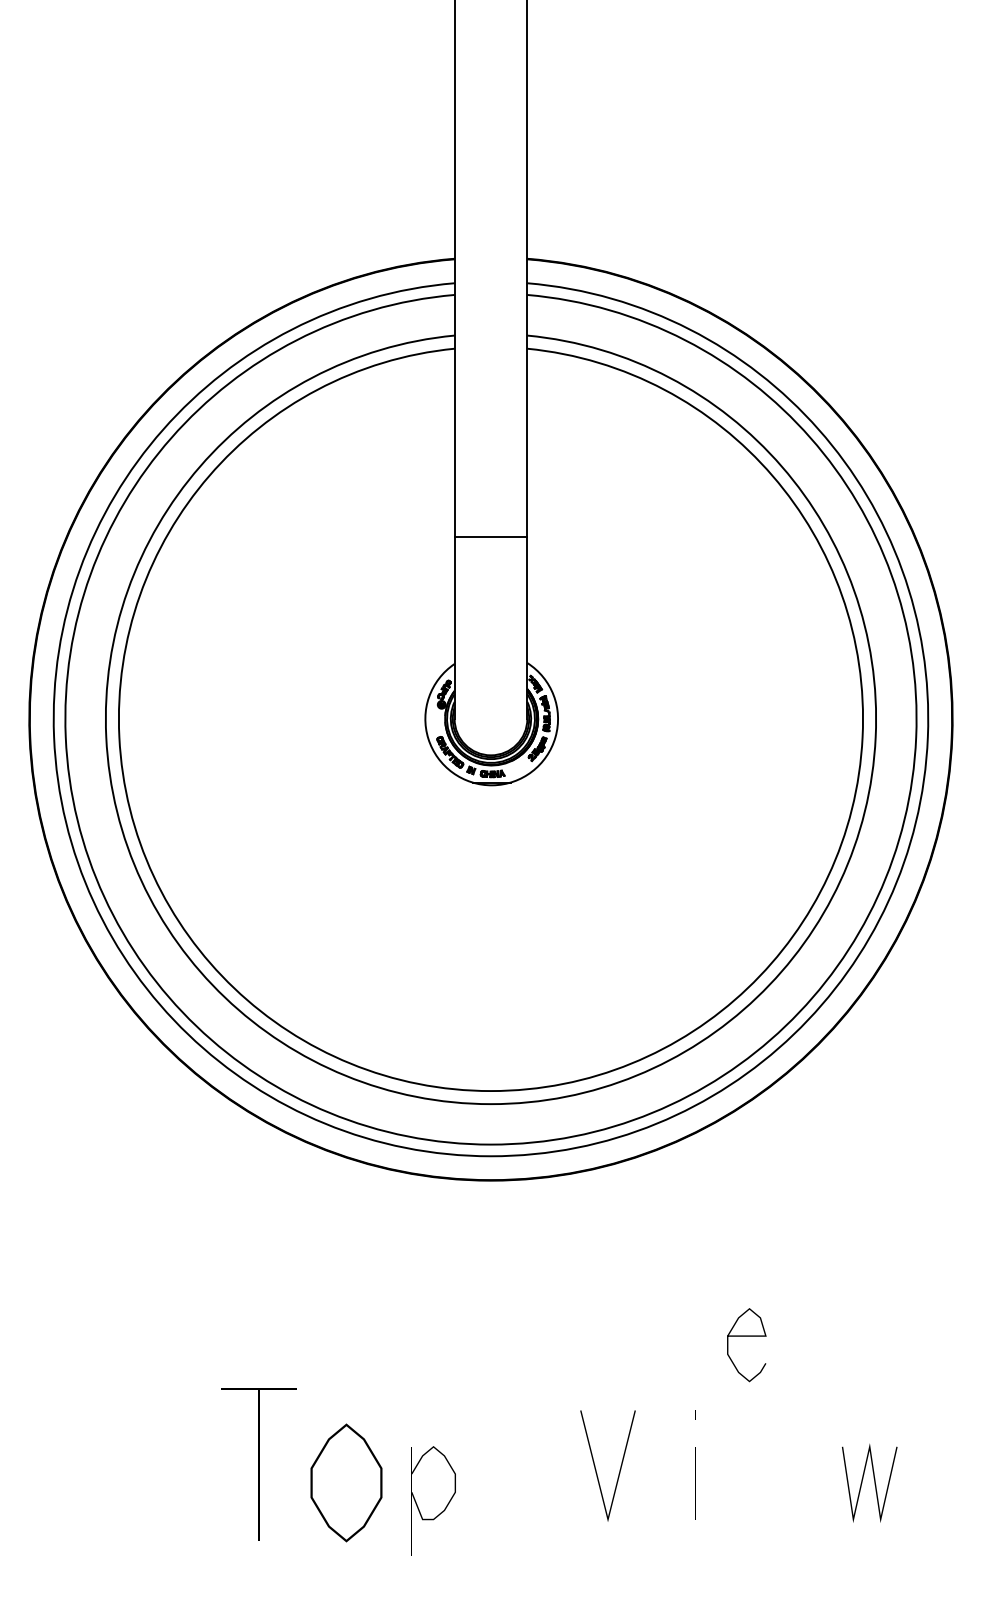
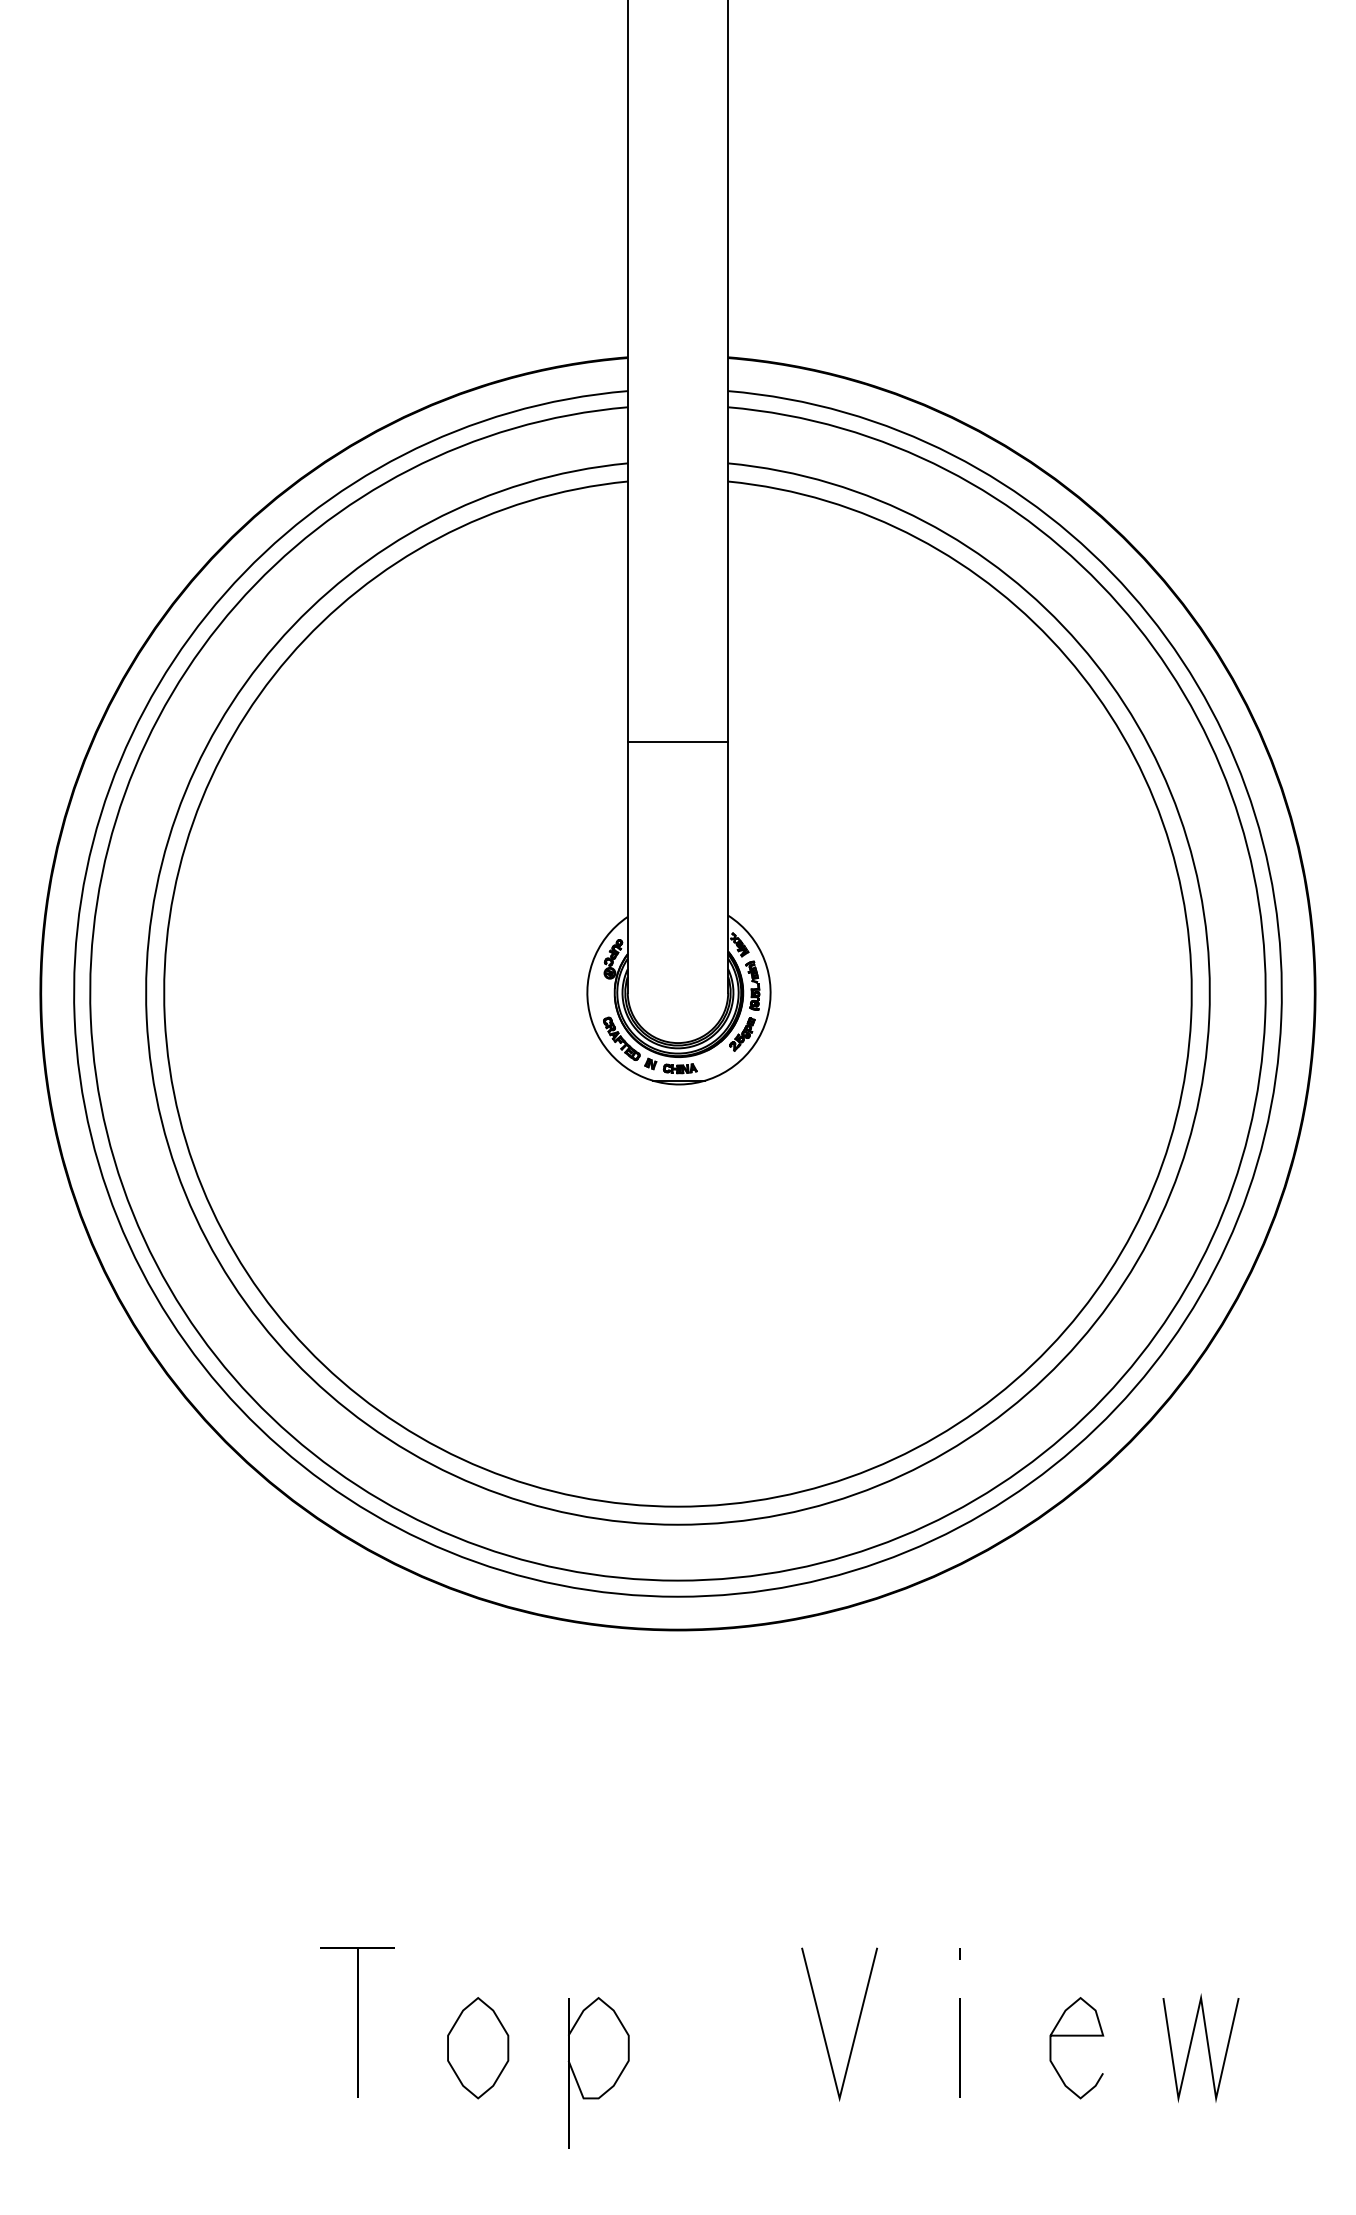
curve: (746, 1336) -> (1076, 2036), moved
part: (258, 1464) -> (356, 2022), size x0.71
part: (345, 1483) -> (477, 2048), size x0.62

